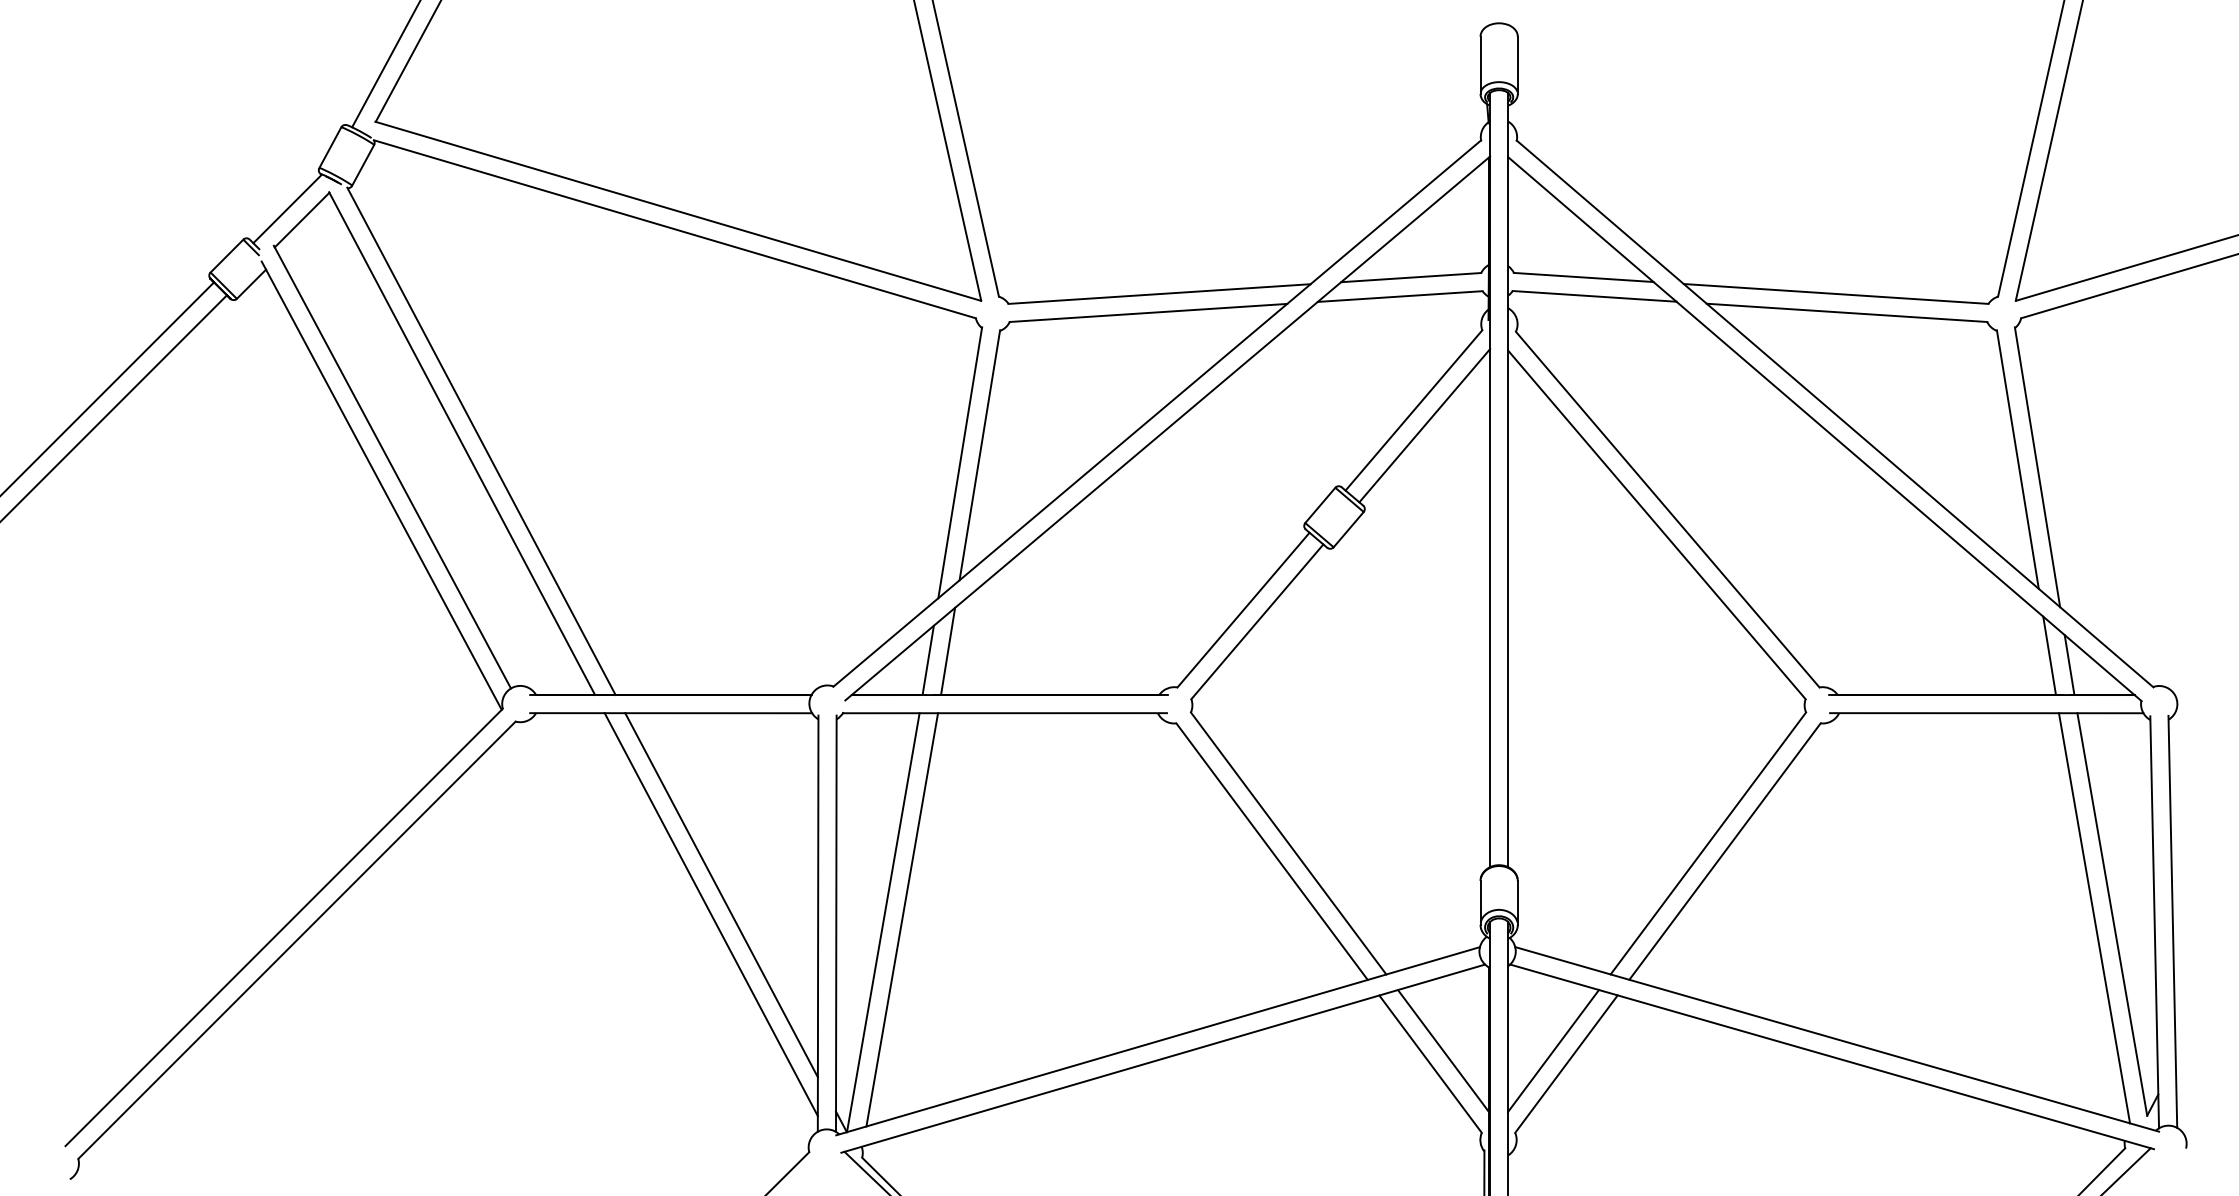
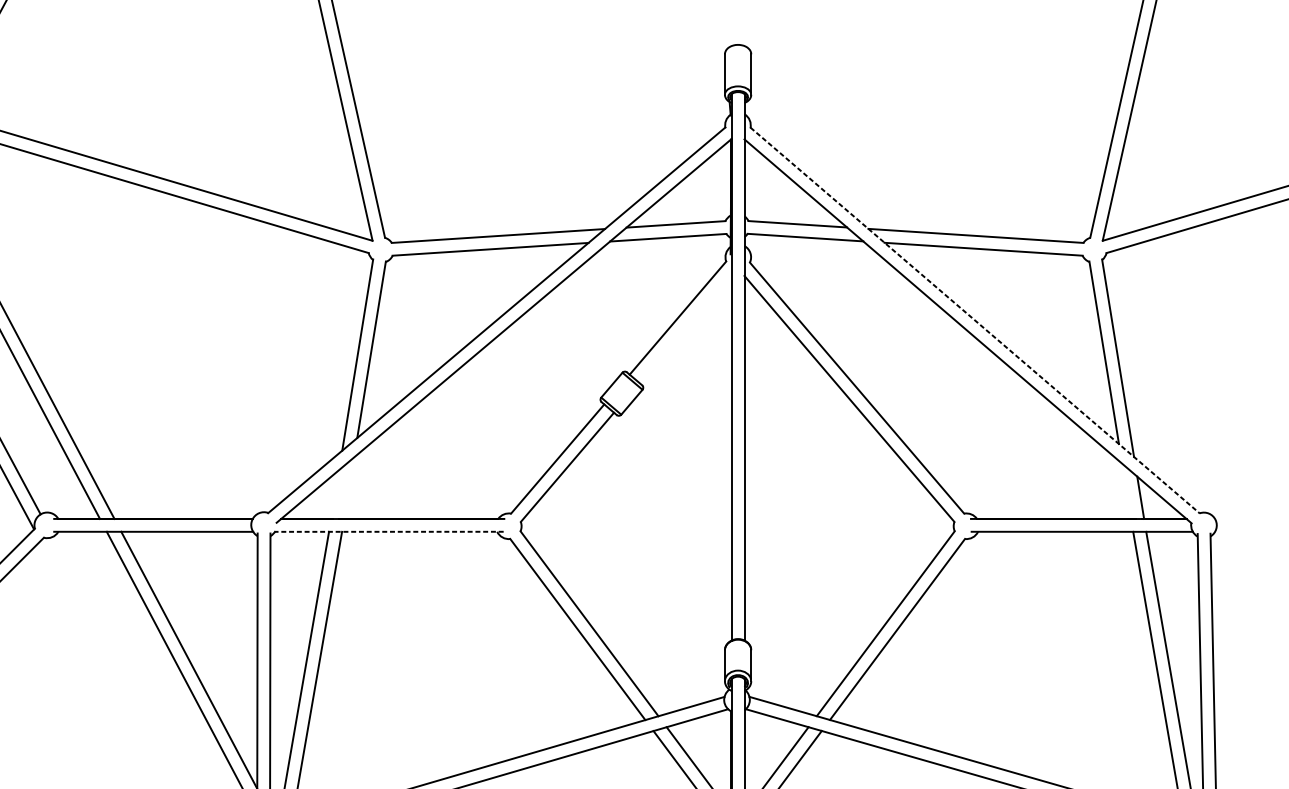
line: (1835, 413) -> (975, 320), solid -> dashed
line: (1424, 425) -> (685, 328), removed
line: (948, 650) -> (349, 487), removed
line: (2049, 655) -> (1126, 491), removed
line: (927, 659) -> (334, 493), removed
line: (1004, 713) -> (388, 532), solid -> dashed

